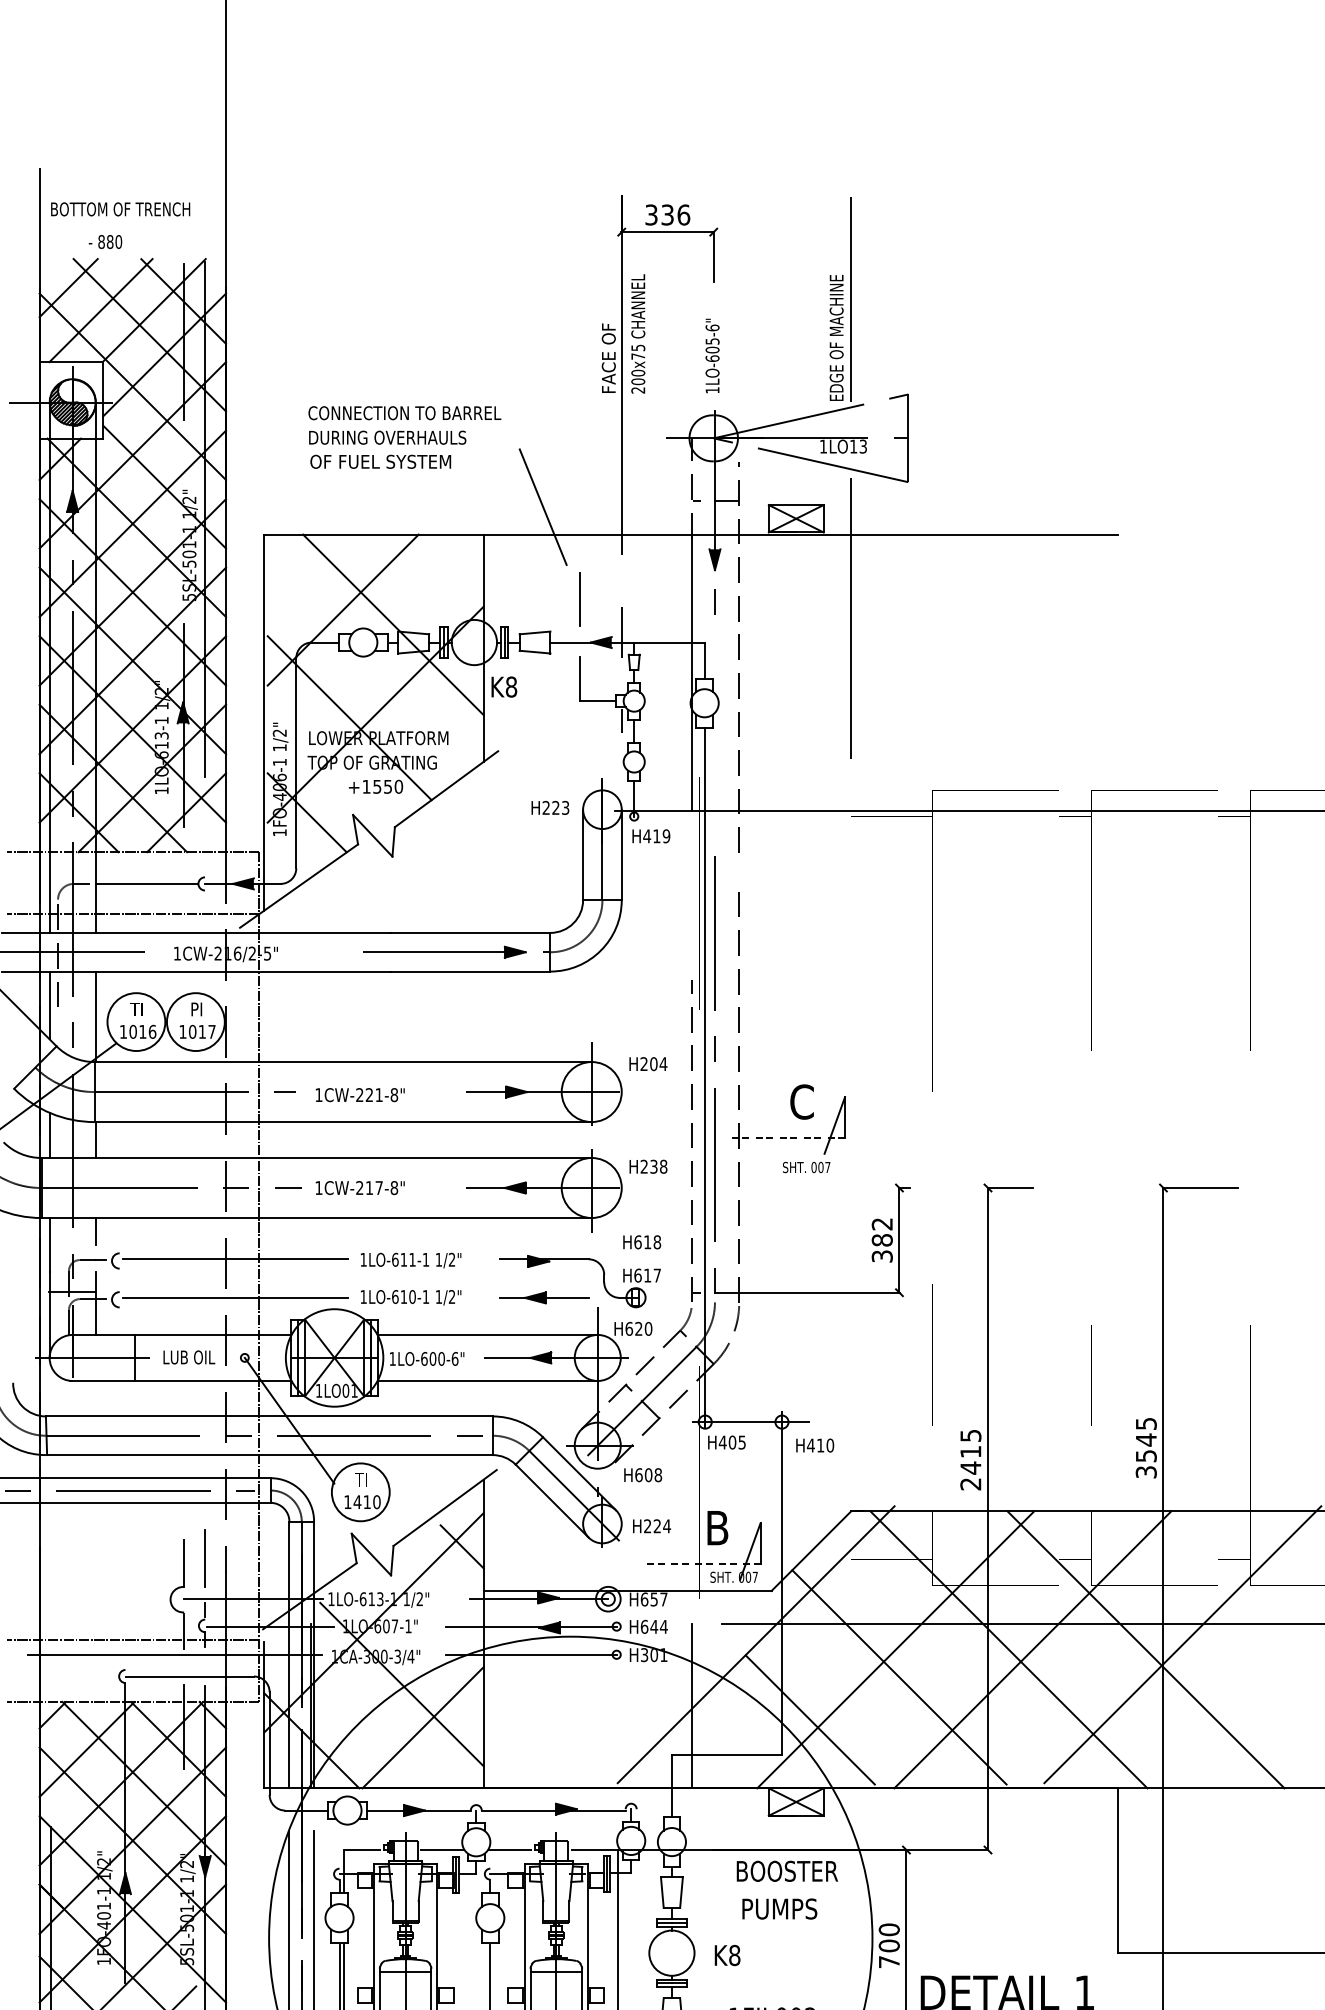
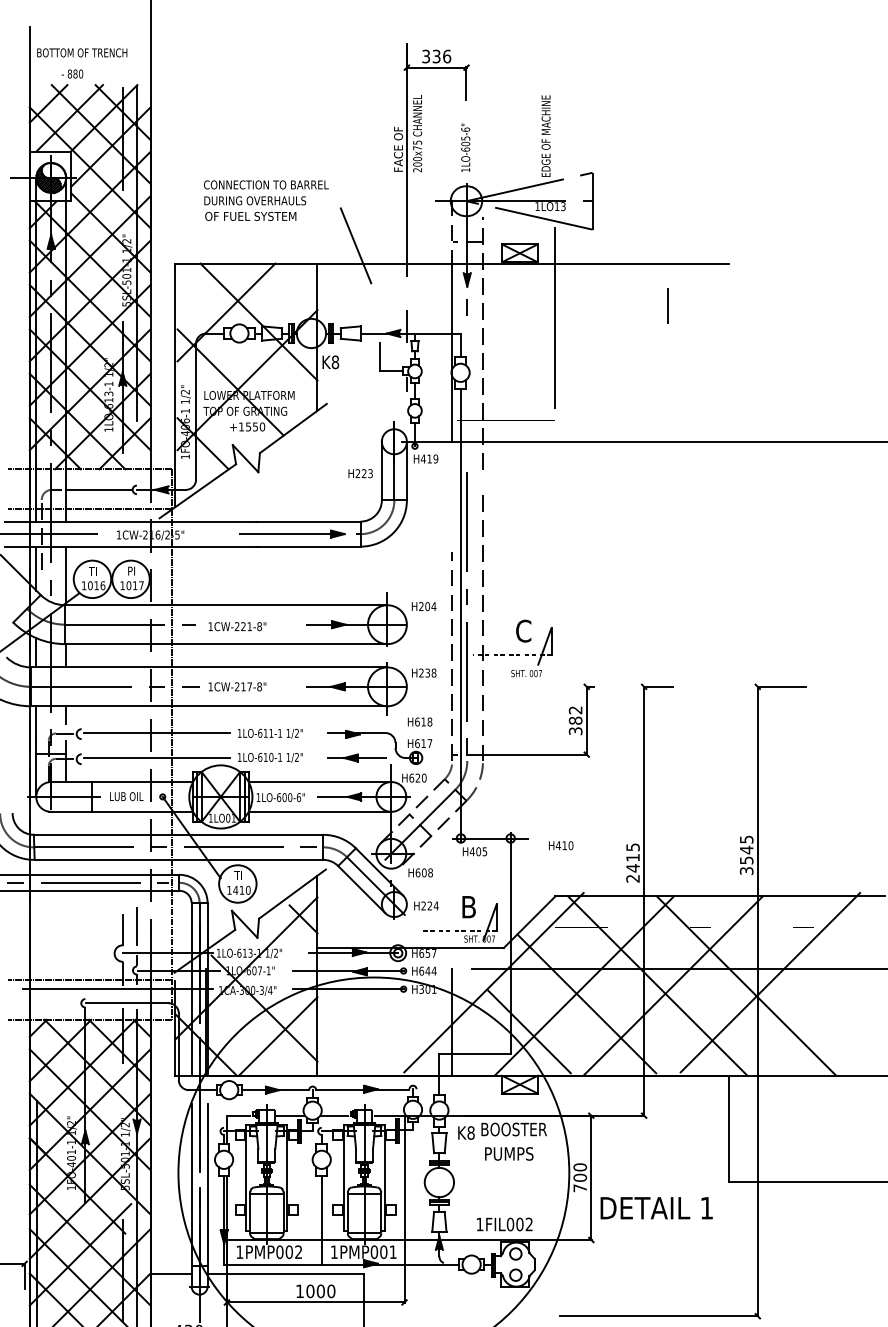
line: (851, 298) -> (555, 110), removed
line: (579, 599) -> (667, 305), moved
text: (550, 807) -> (360, 473), moved
text: (815, 1445) -> (561, 845), moved
text: (727, 1954) -> (466, 1132), moved

